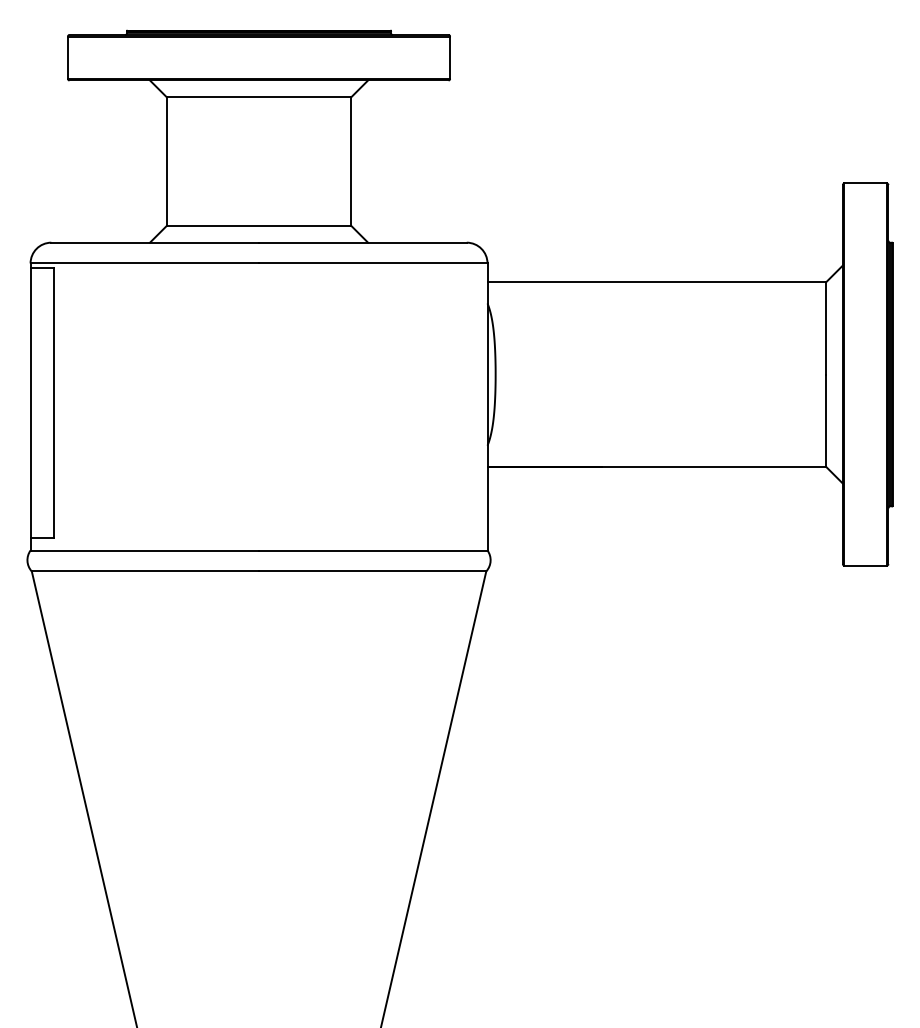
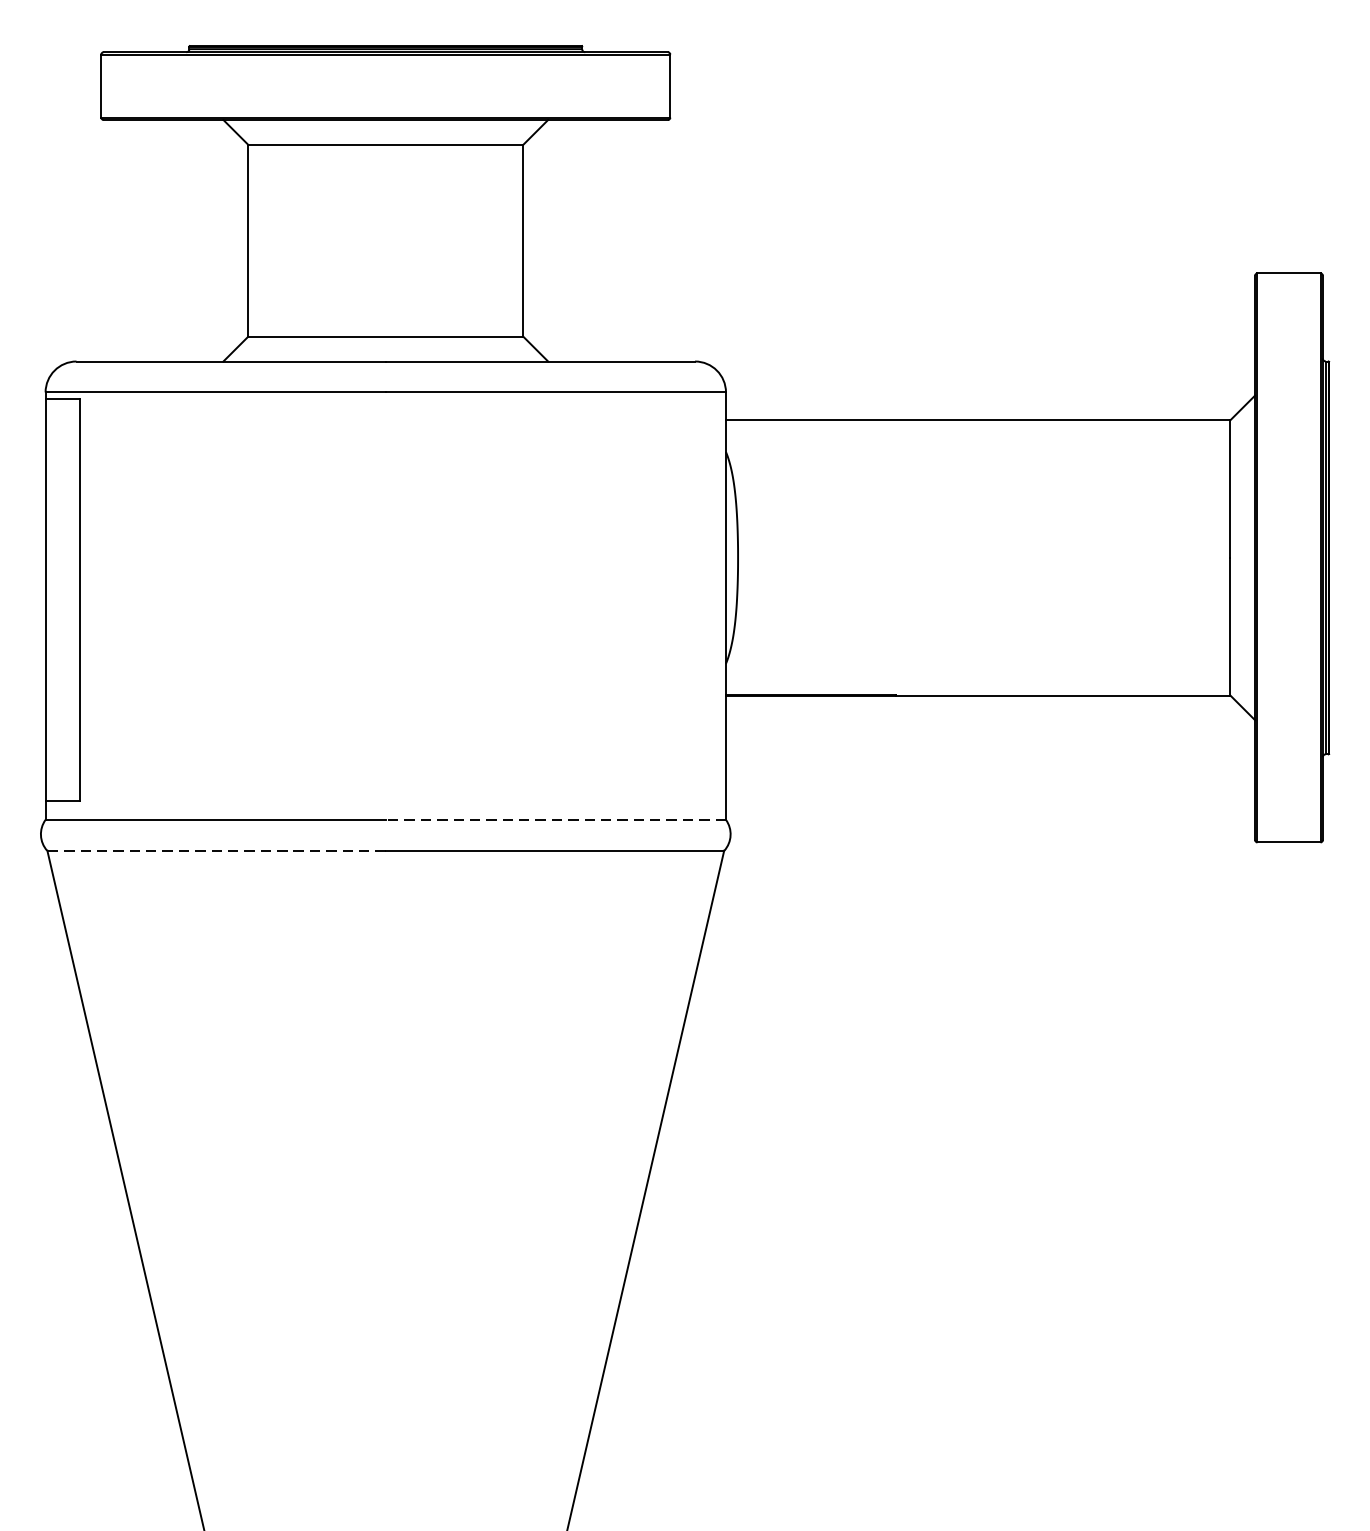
line: (372, 550) -> (554, 819), solid -> dashed
line: (145, 571) -> (216, 851), solid -> dashed

